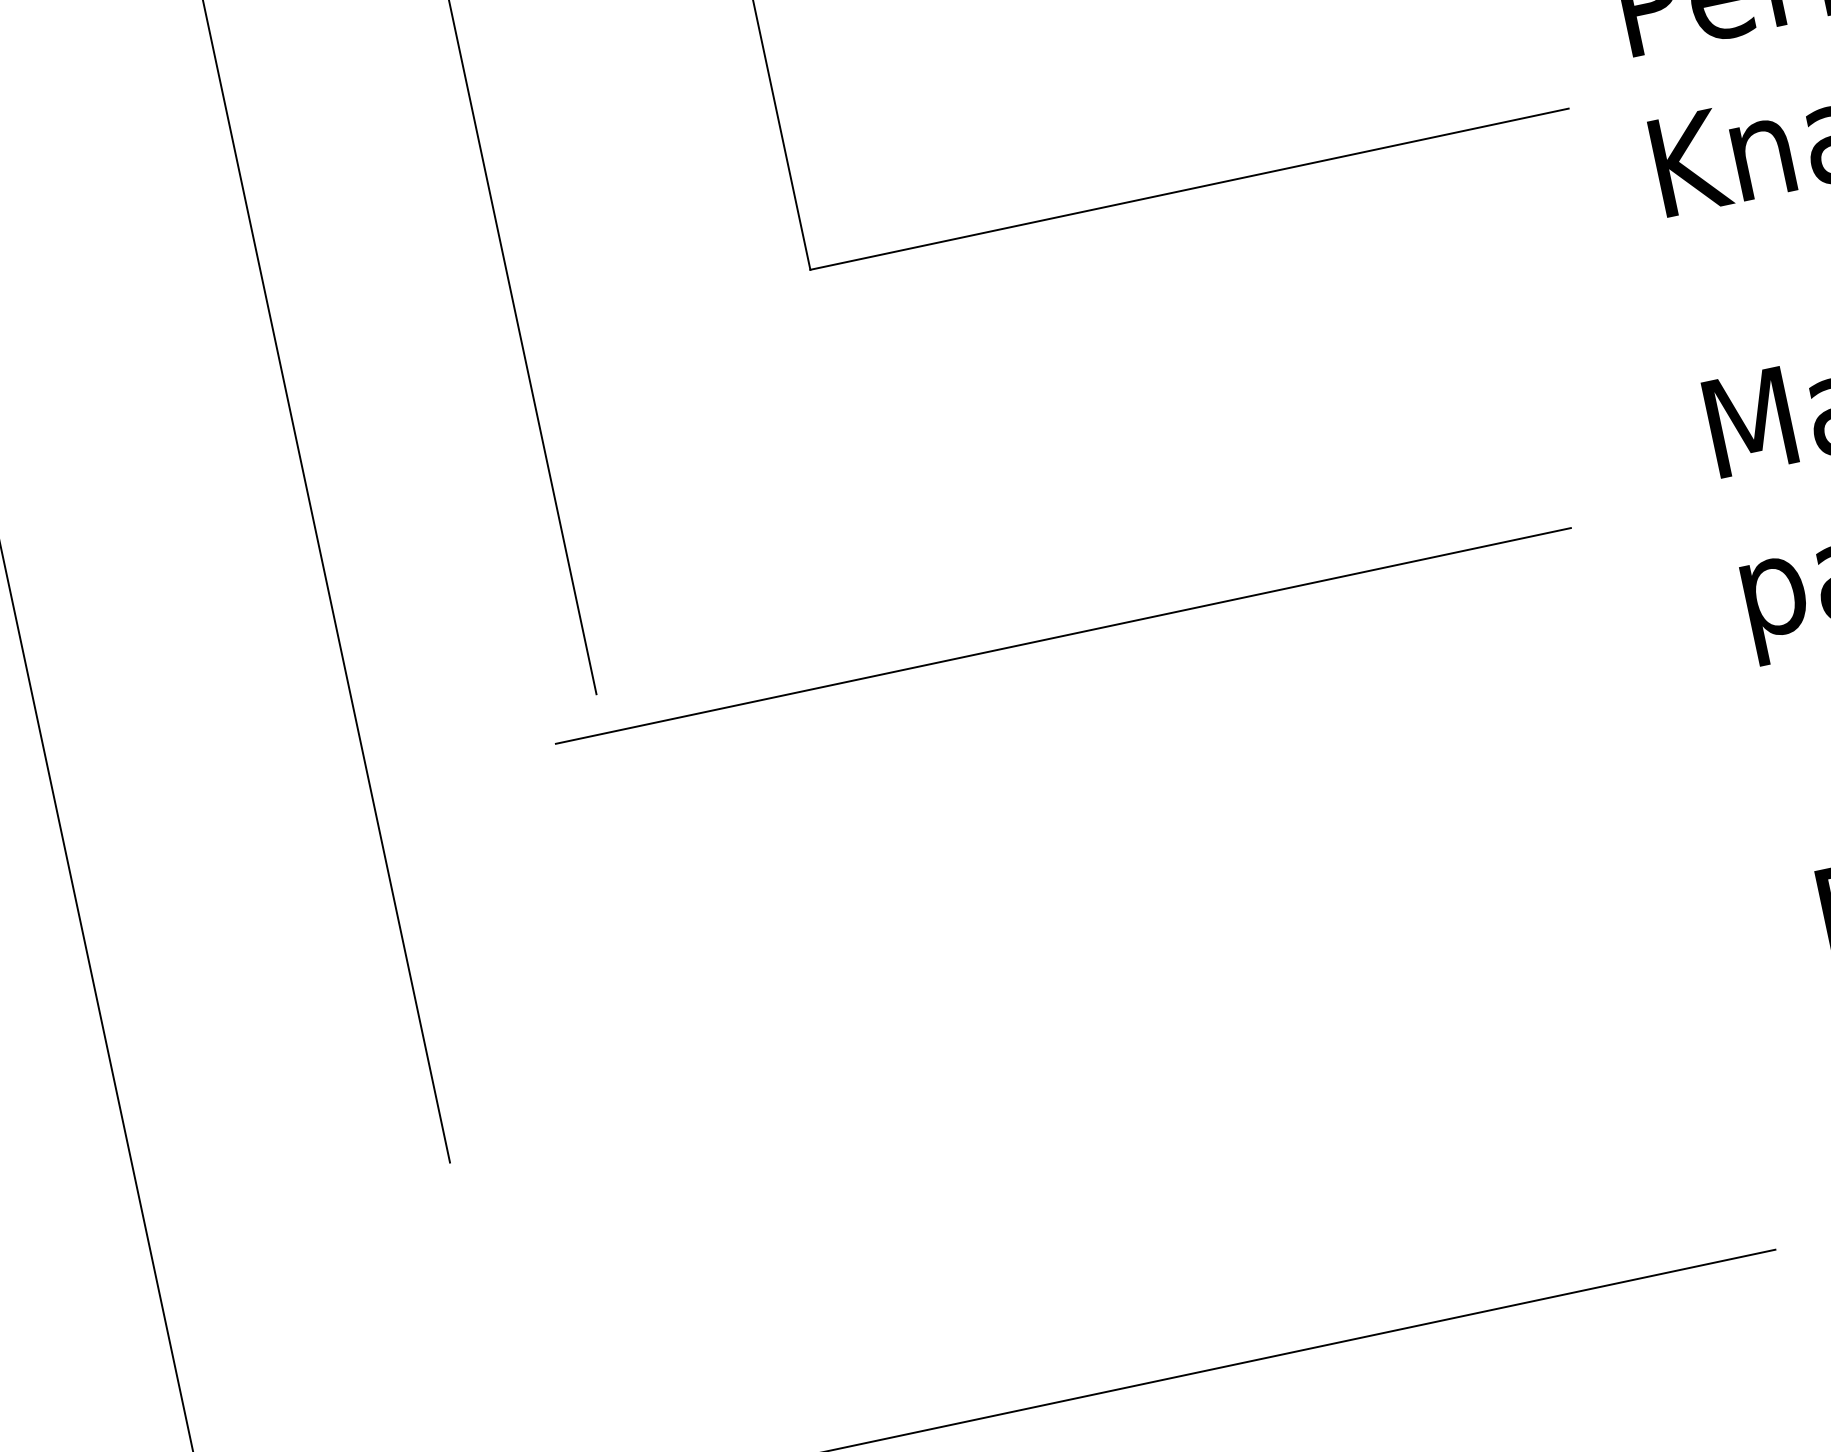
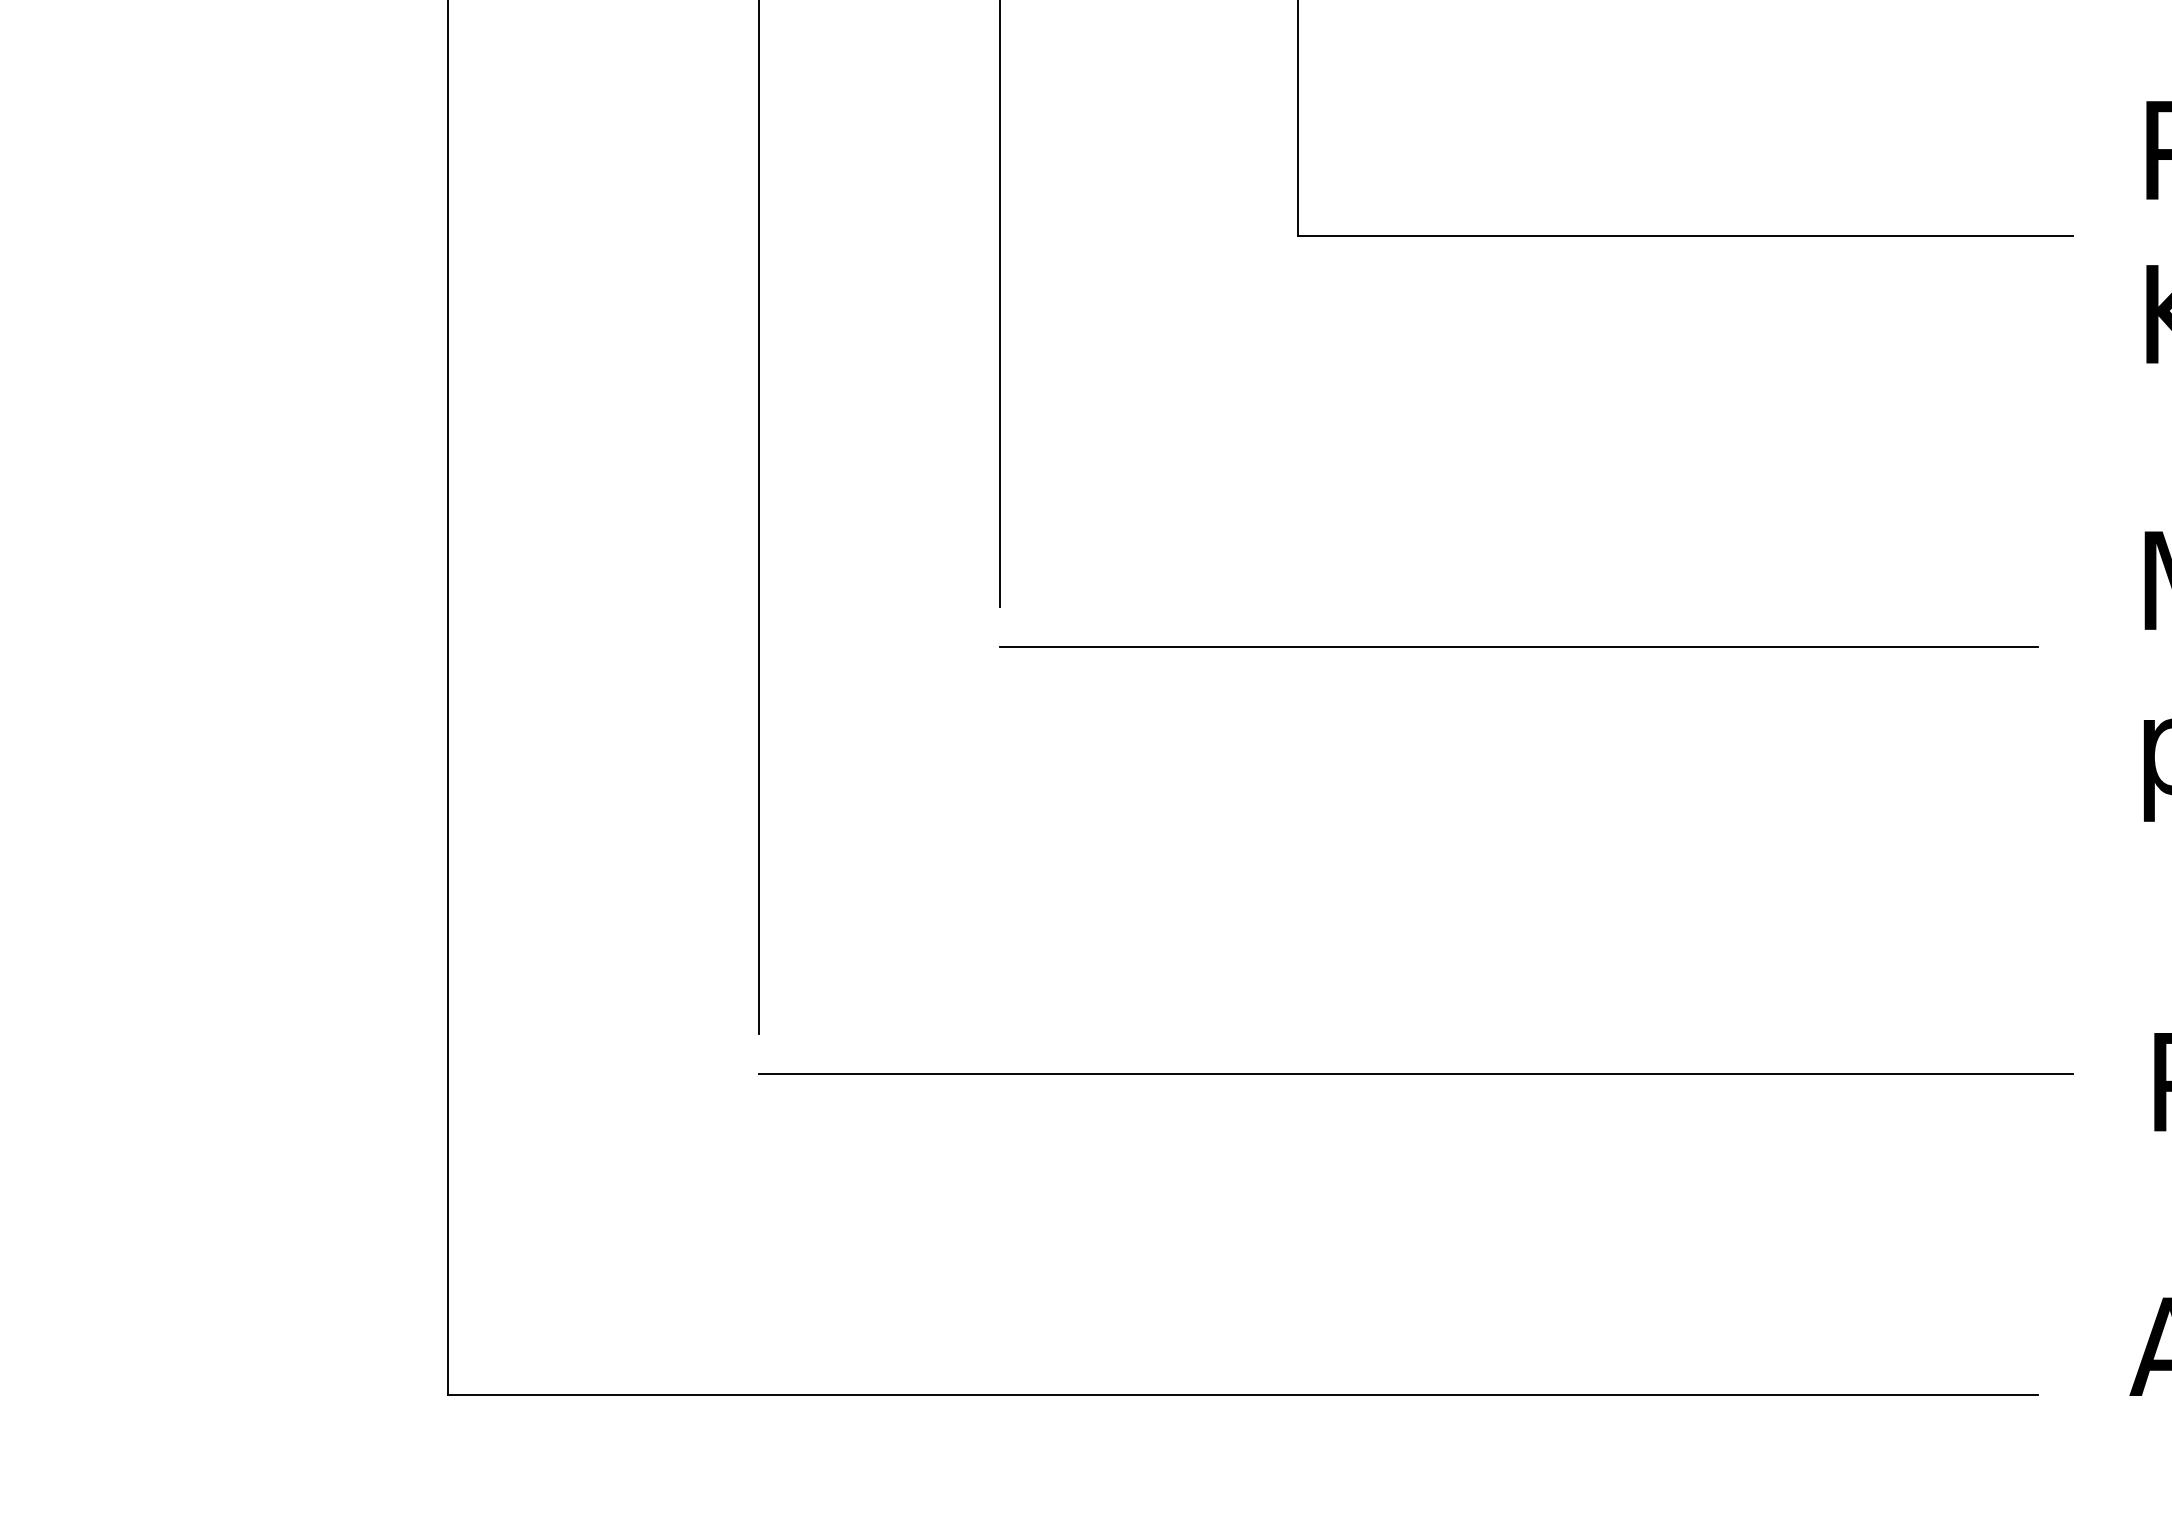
line: (1062, 635) -> (1518, 646), moved
line: (1100, 1065) -> (1415, 1074), added

